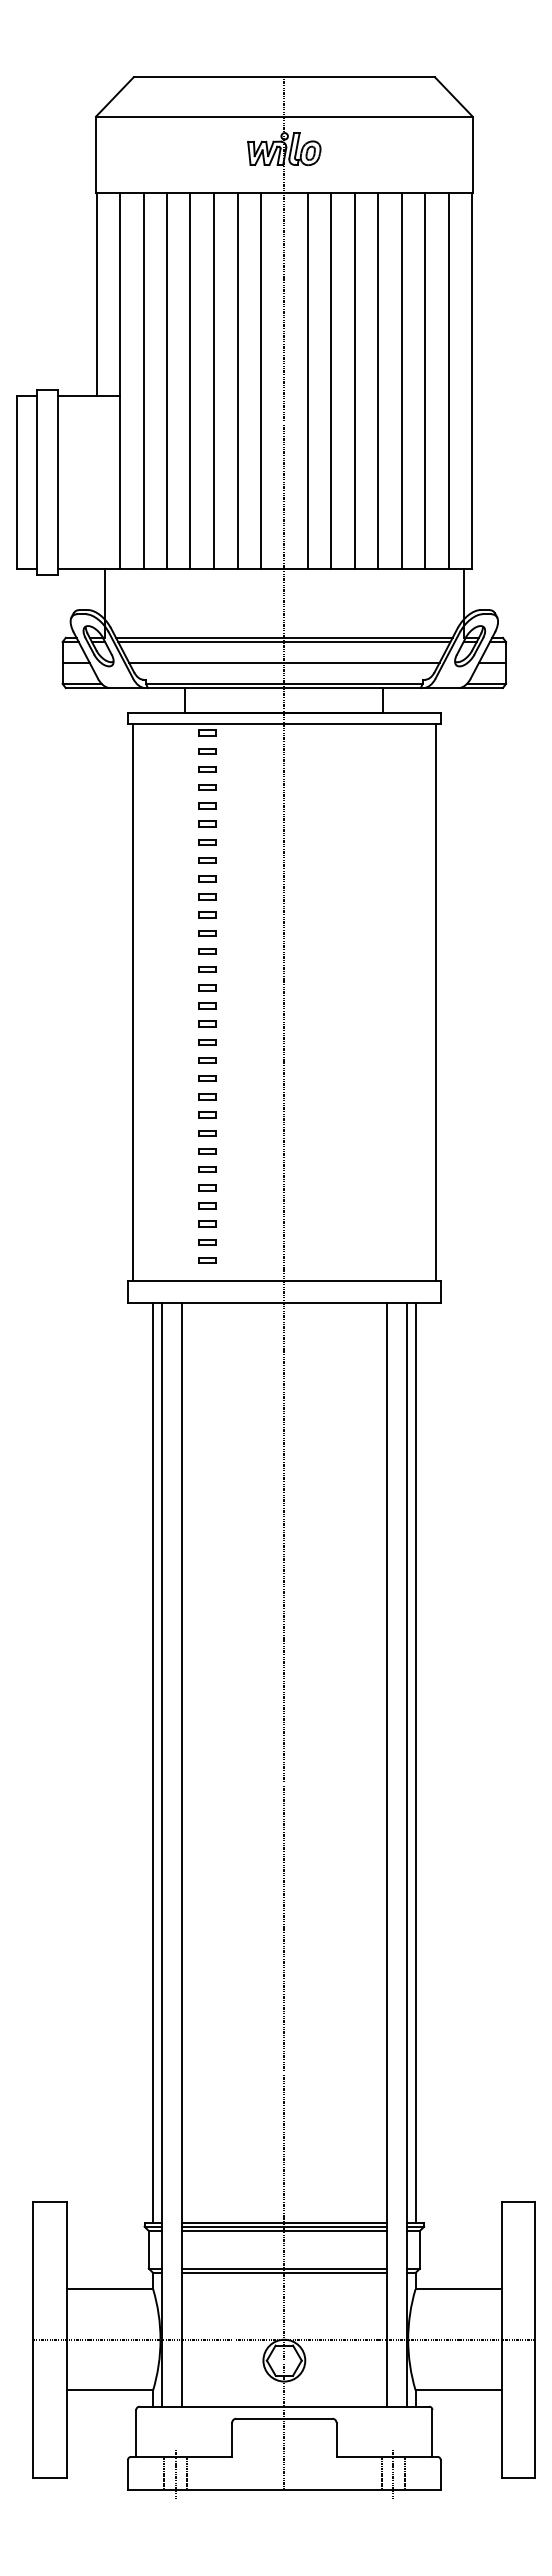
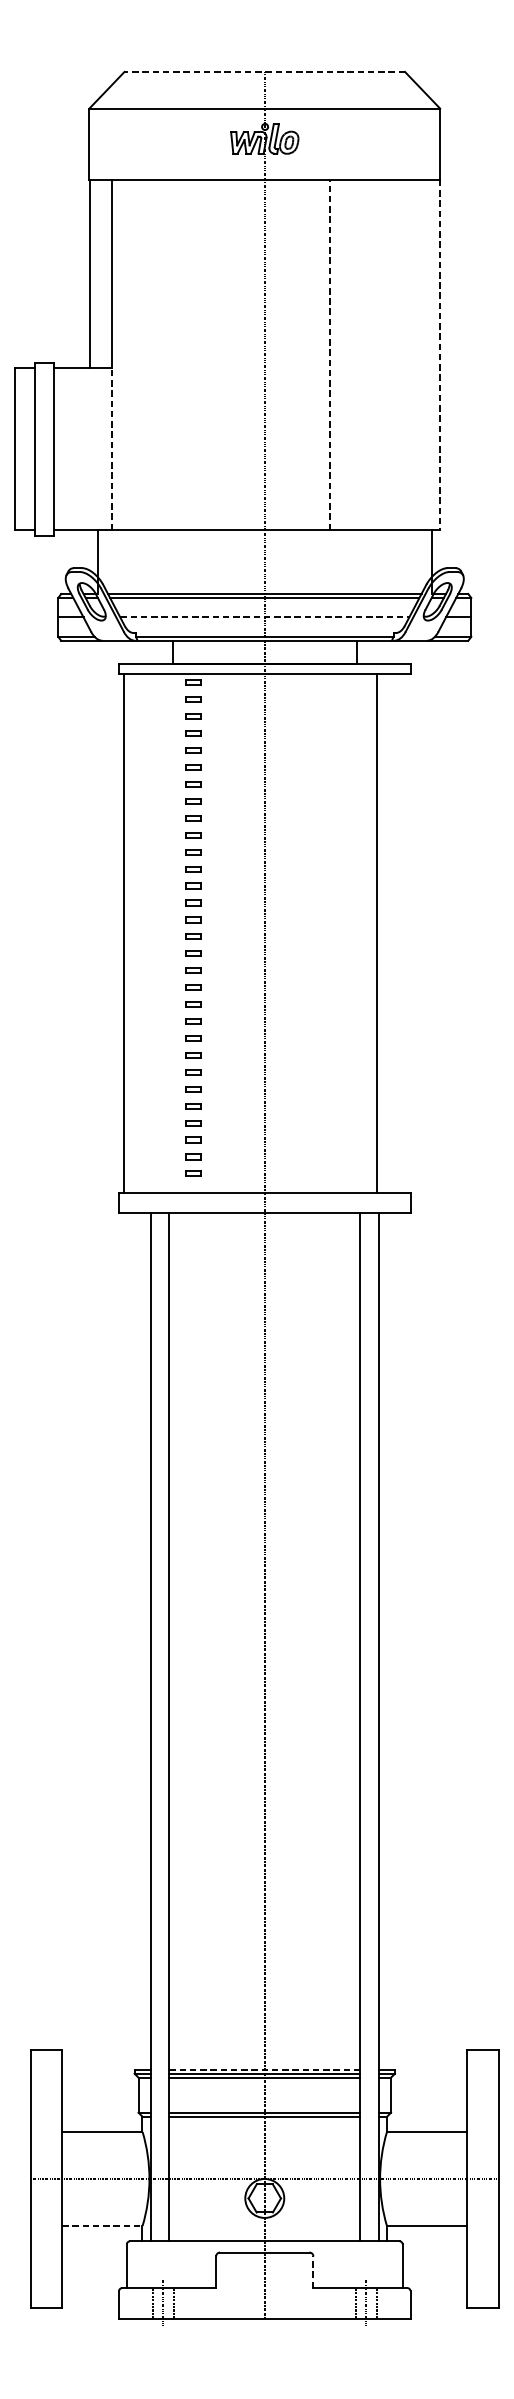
line: (284, 77) -> (264, 72), solid -> dashed
line: (354, 380) -> (330, 354), solid -> dashed
line: (143, 381) -> (133, 355), removed
line: (167, 381) -> (155, 355), removed
line: (190, 381) -> (177, 355), removed
line: (213, 381) -> (198, 355), removed
line: (237, 381) -> (221, 355), removed
line: (260, 381) -> (242, 355), removed
line: (307, 381) -> (286, 355), removed
line: (331, 381) -> (308, 355), removed
line: (378, 381) -> (352, 355), removed
line: (401, 381) -> (373, 355), removed
line: (425, 381) -> (396, 355), removed
line: (448, 381) -> (417, 355), removed
line: (472, 381) -> (440, 355), solid -> dashed
line: (120, 482) -> (112, 449), solid -> dashed
line: (284, 662) -> (264, 616), solid -> dashed
line: (435, 1002) -> (376, 933), moved
line: (153, 1762) -> (142, 1641), removed
line: (415, 1762) -> (386, 1641), removed
line: (284, 2222) -> (264, 2069), solid -> dashed
line: (110, 2390) -> (102, 2226), solid -> dashed
line: (336, 2439) -> (313, 2271), solid -> dashed

